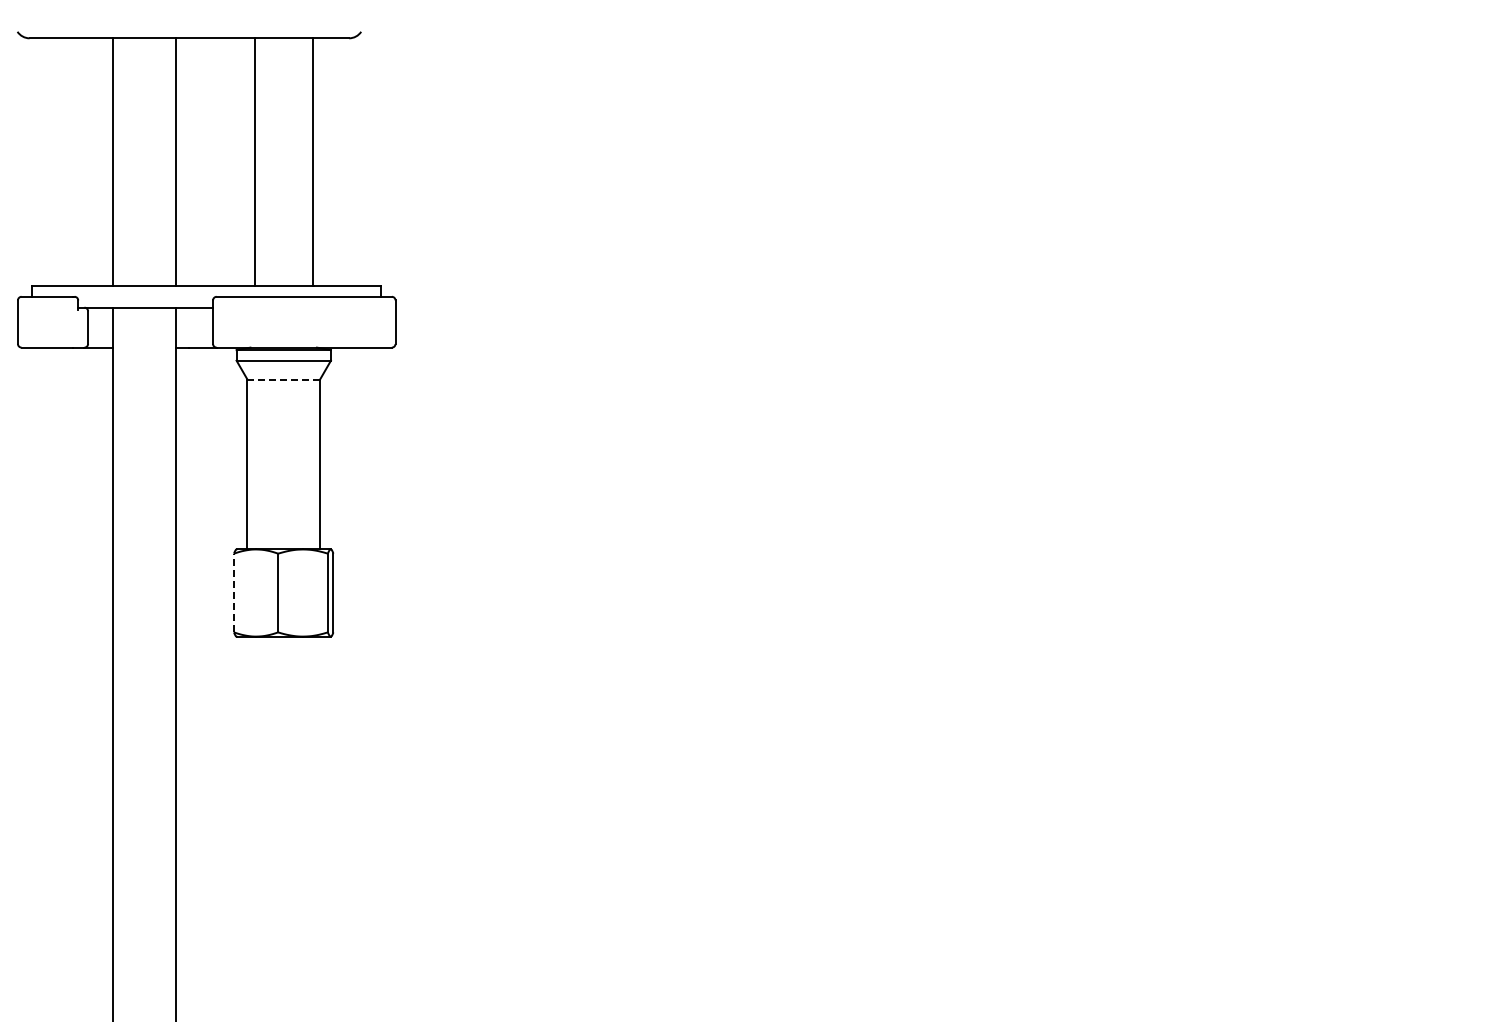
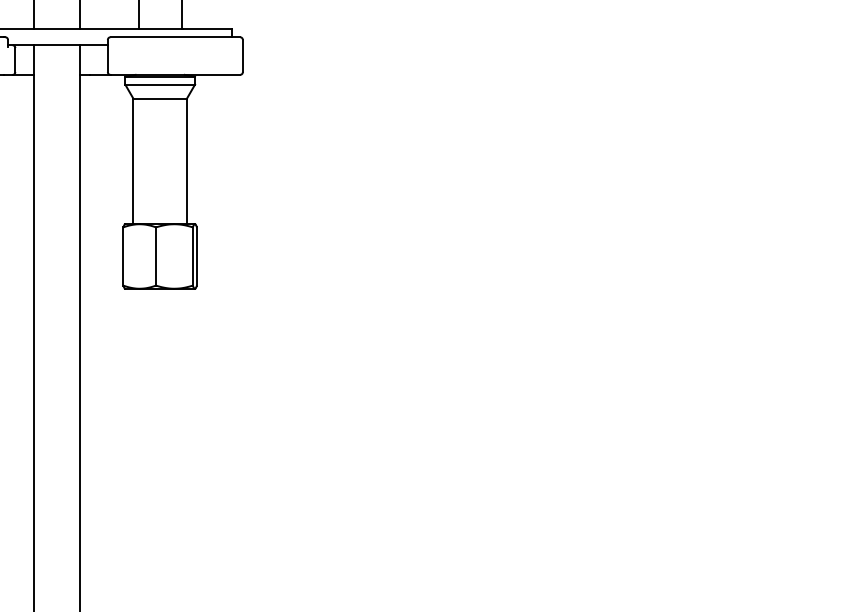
line: (283, 379) -> (159, 98), dashed -> solid
line: (234, 592) -> (123, 256), dashed -> solid

